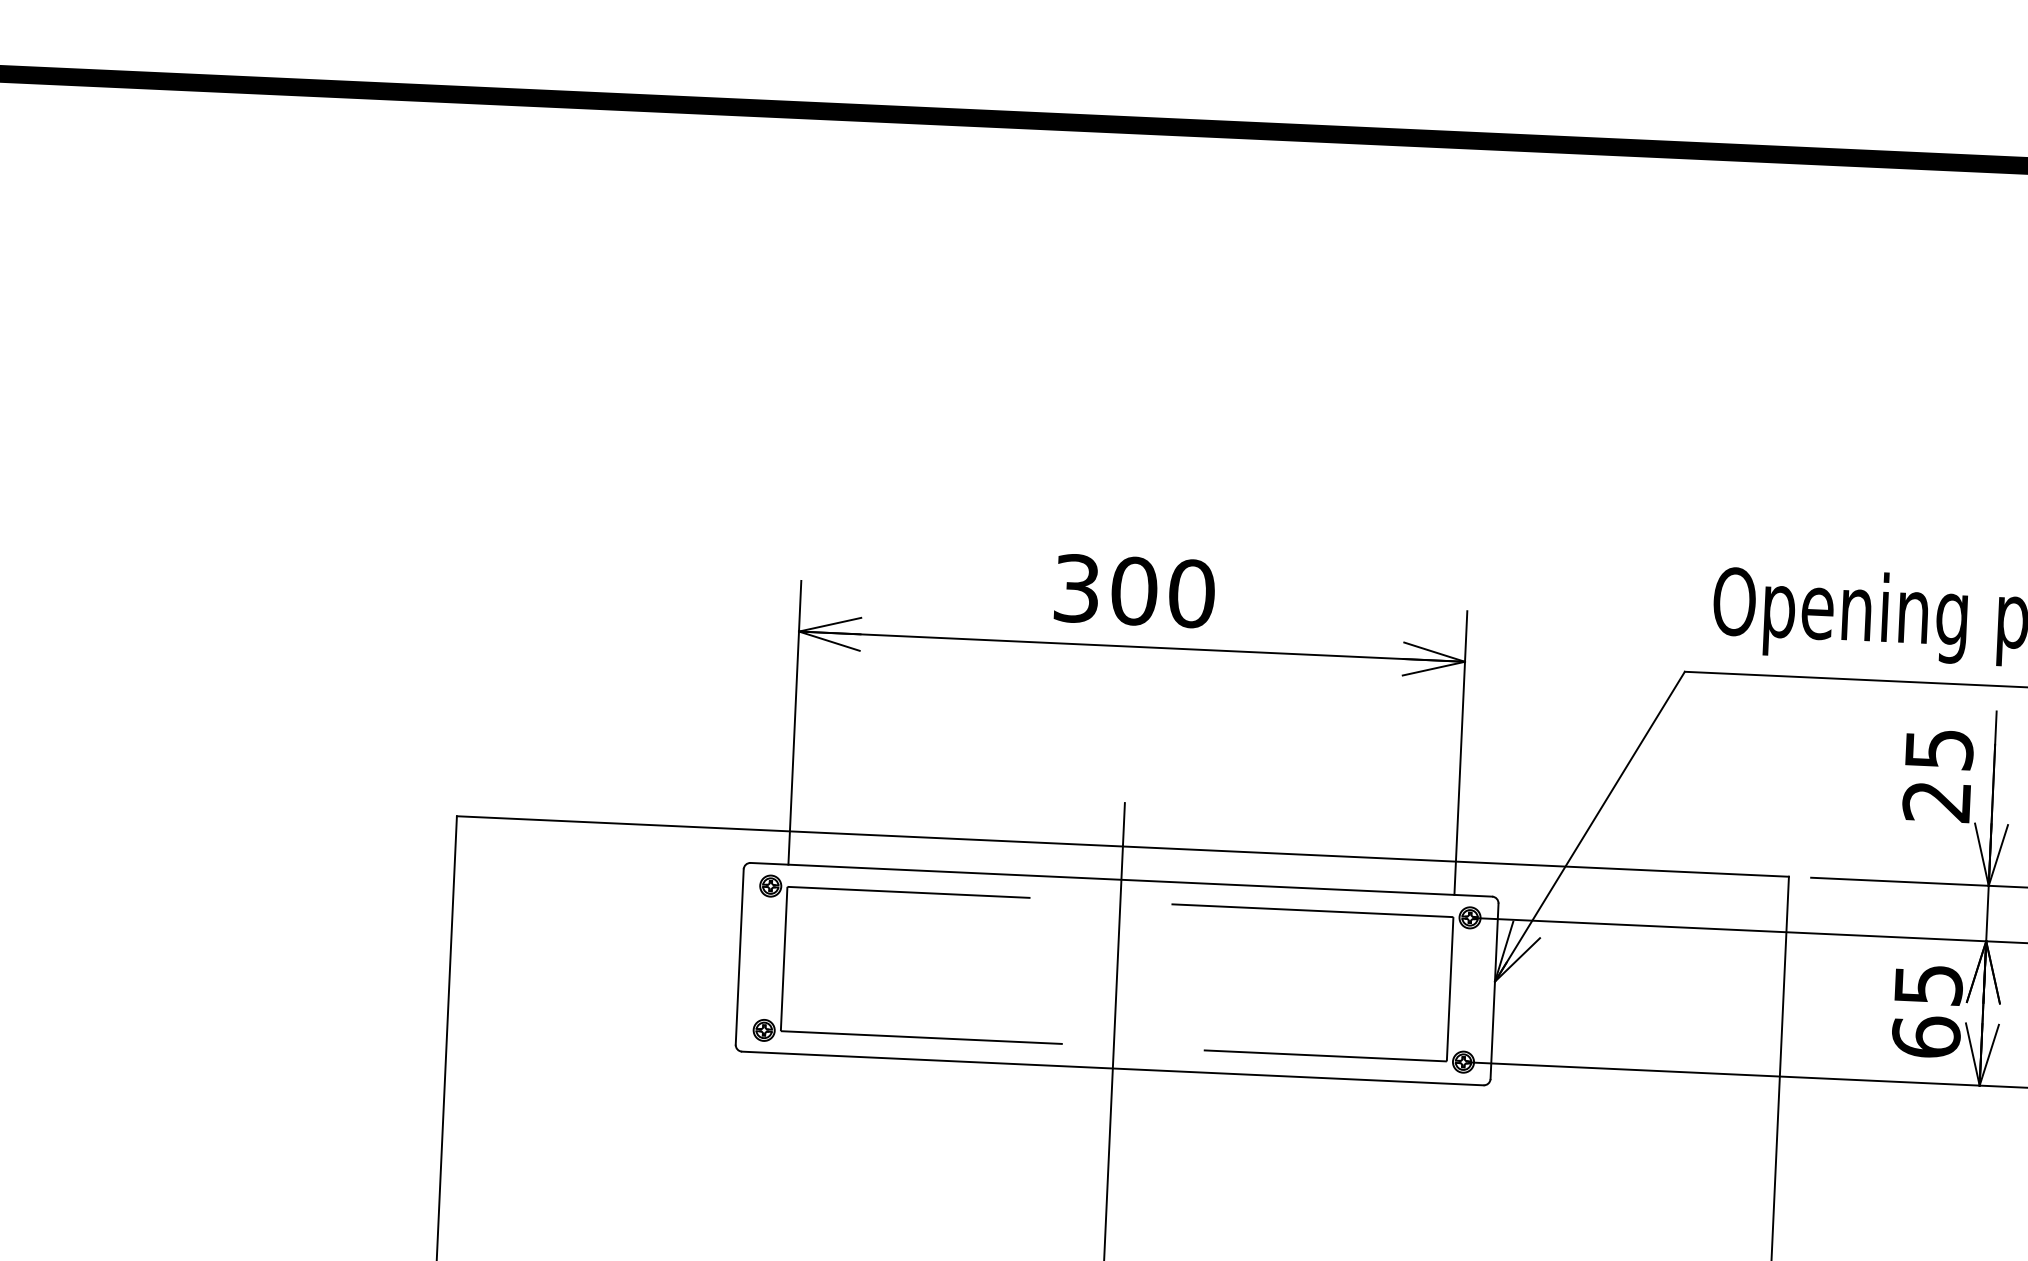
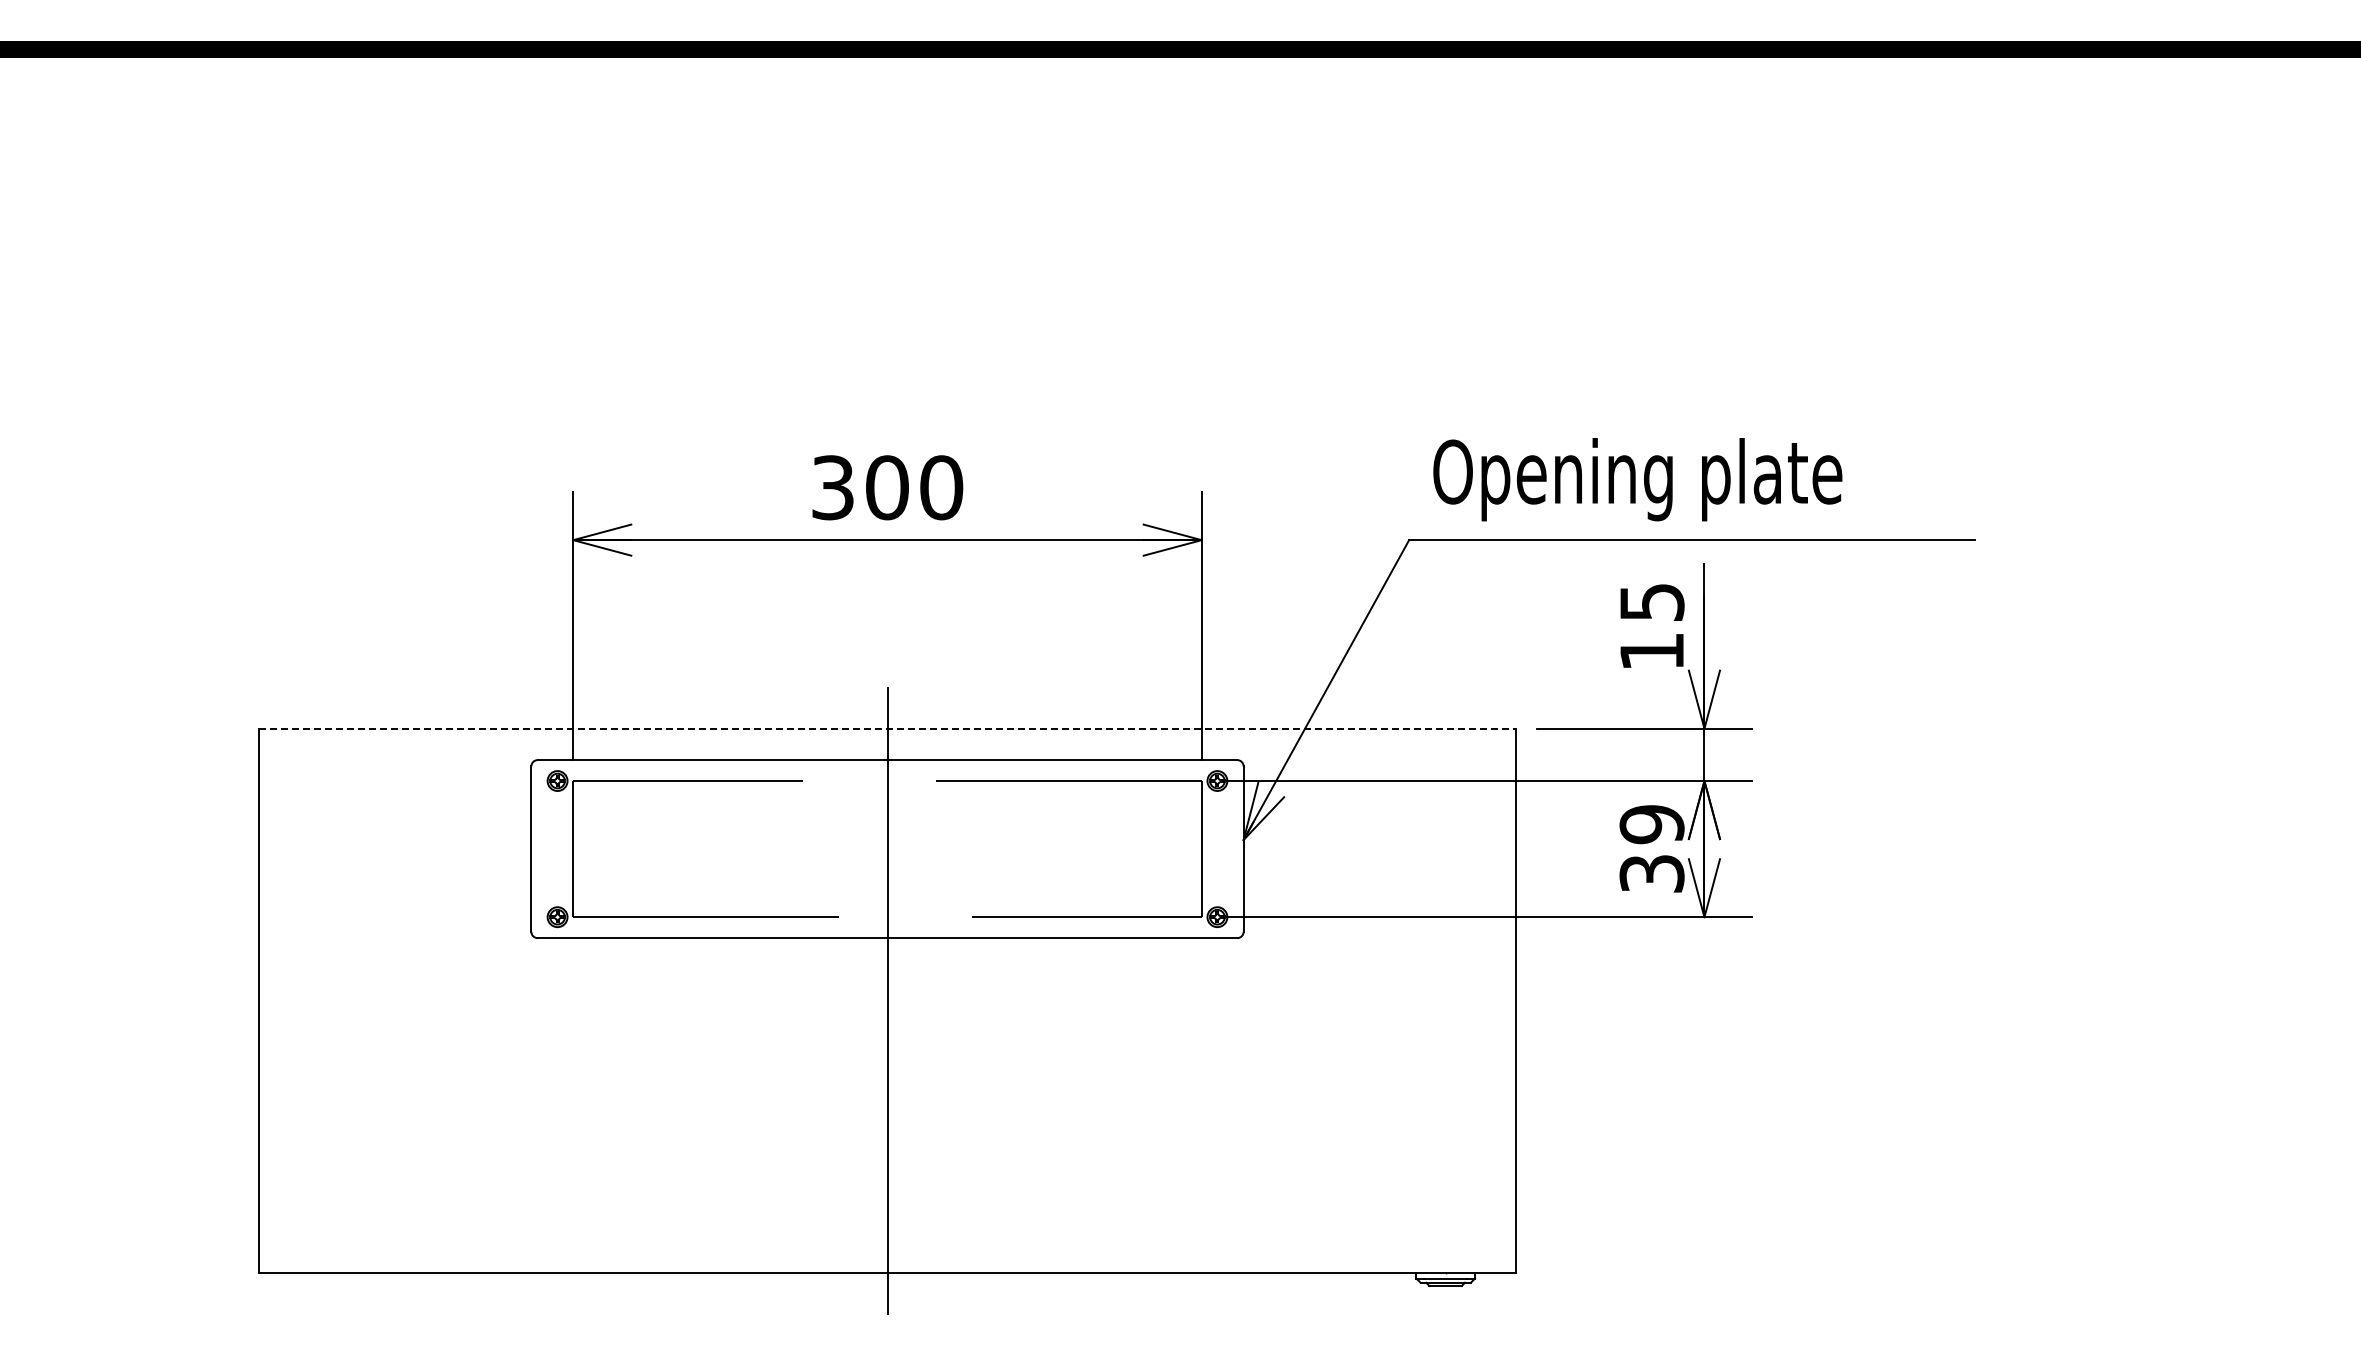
text: (1936, 802) -> (1651, 652), 25 -> 15
line: (1123, 846) -> (888, 728), solid -> dashed
text: (1926, 1010) -> (1651, 848), 65 -> 39

